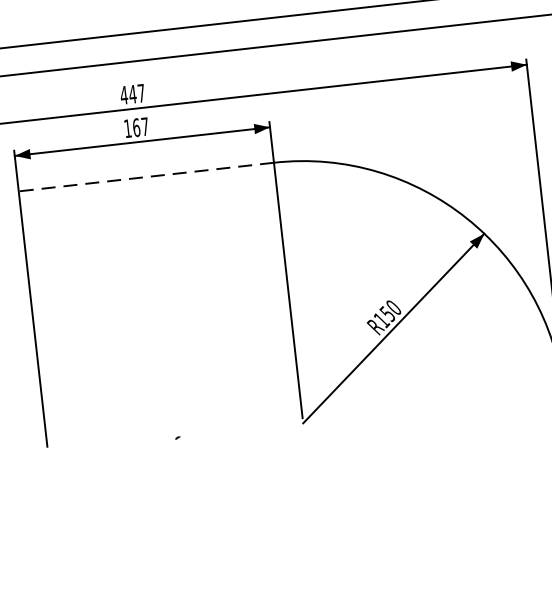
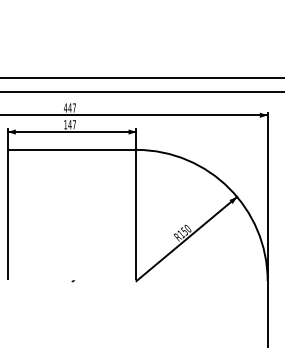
text: (135, 127) -> (69, 124), 167 -> 147
line: (144, 176) -> (71, 149), dashed -> solid

